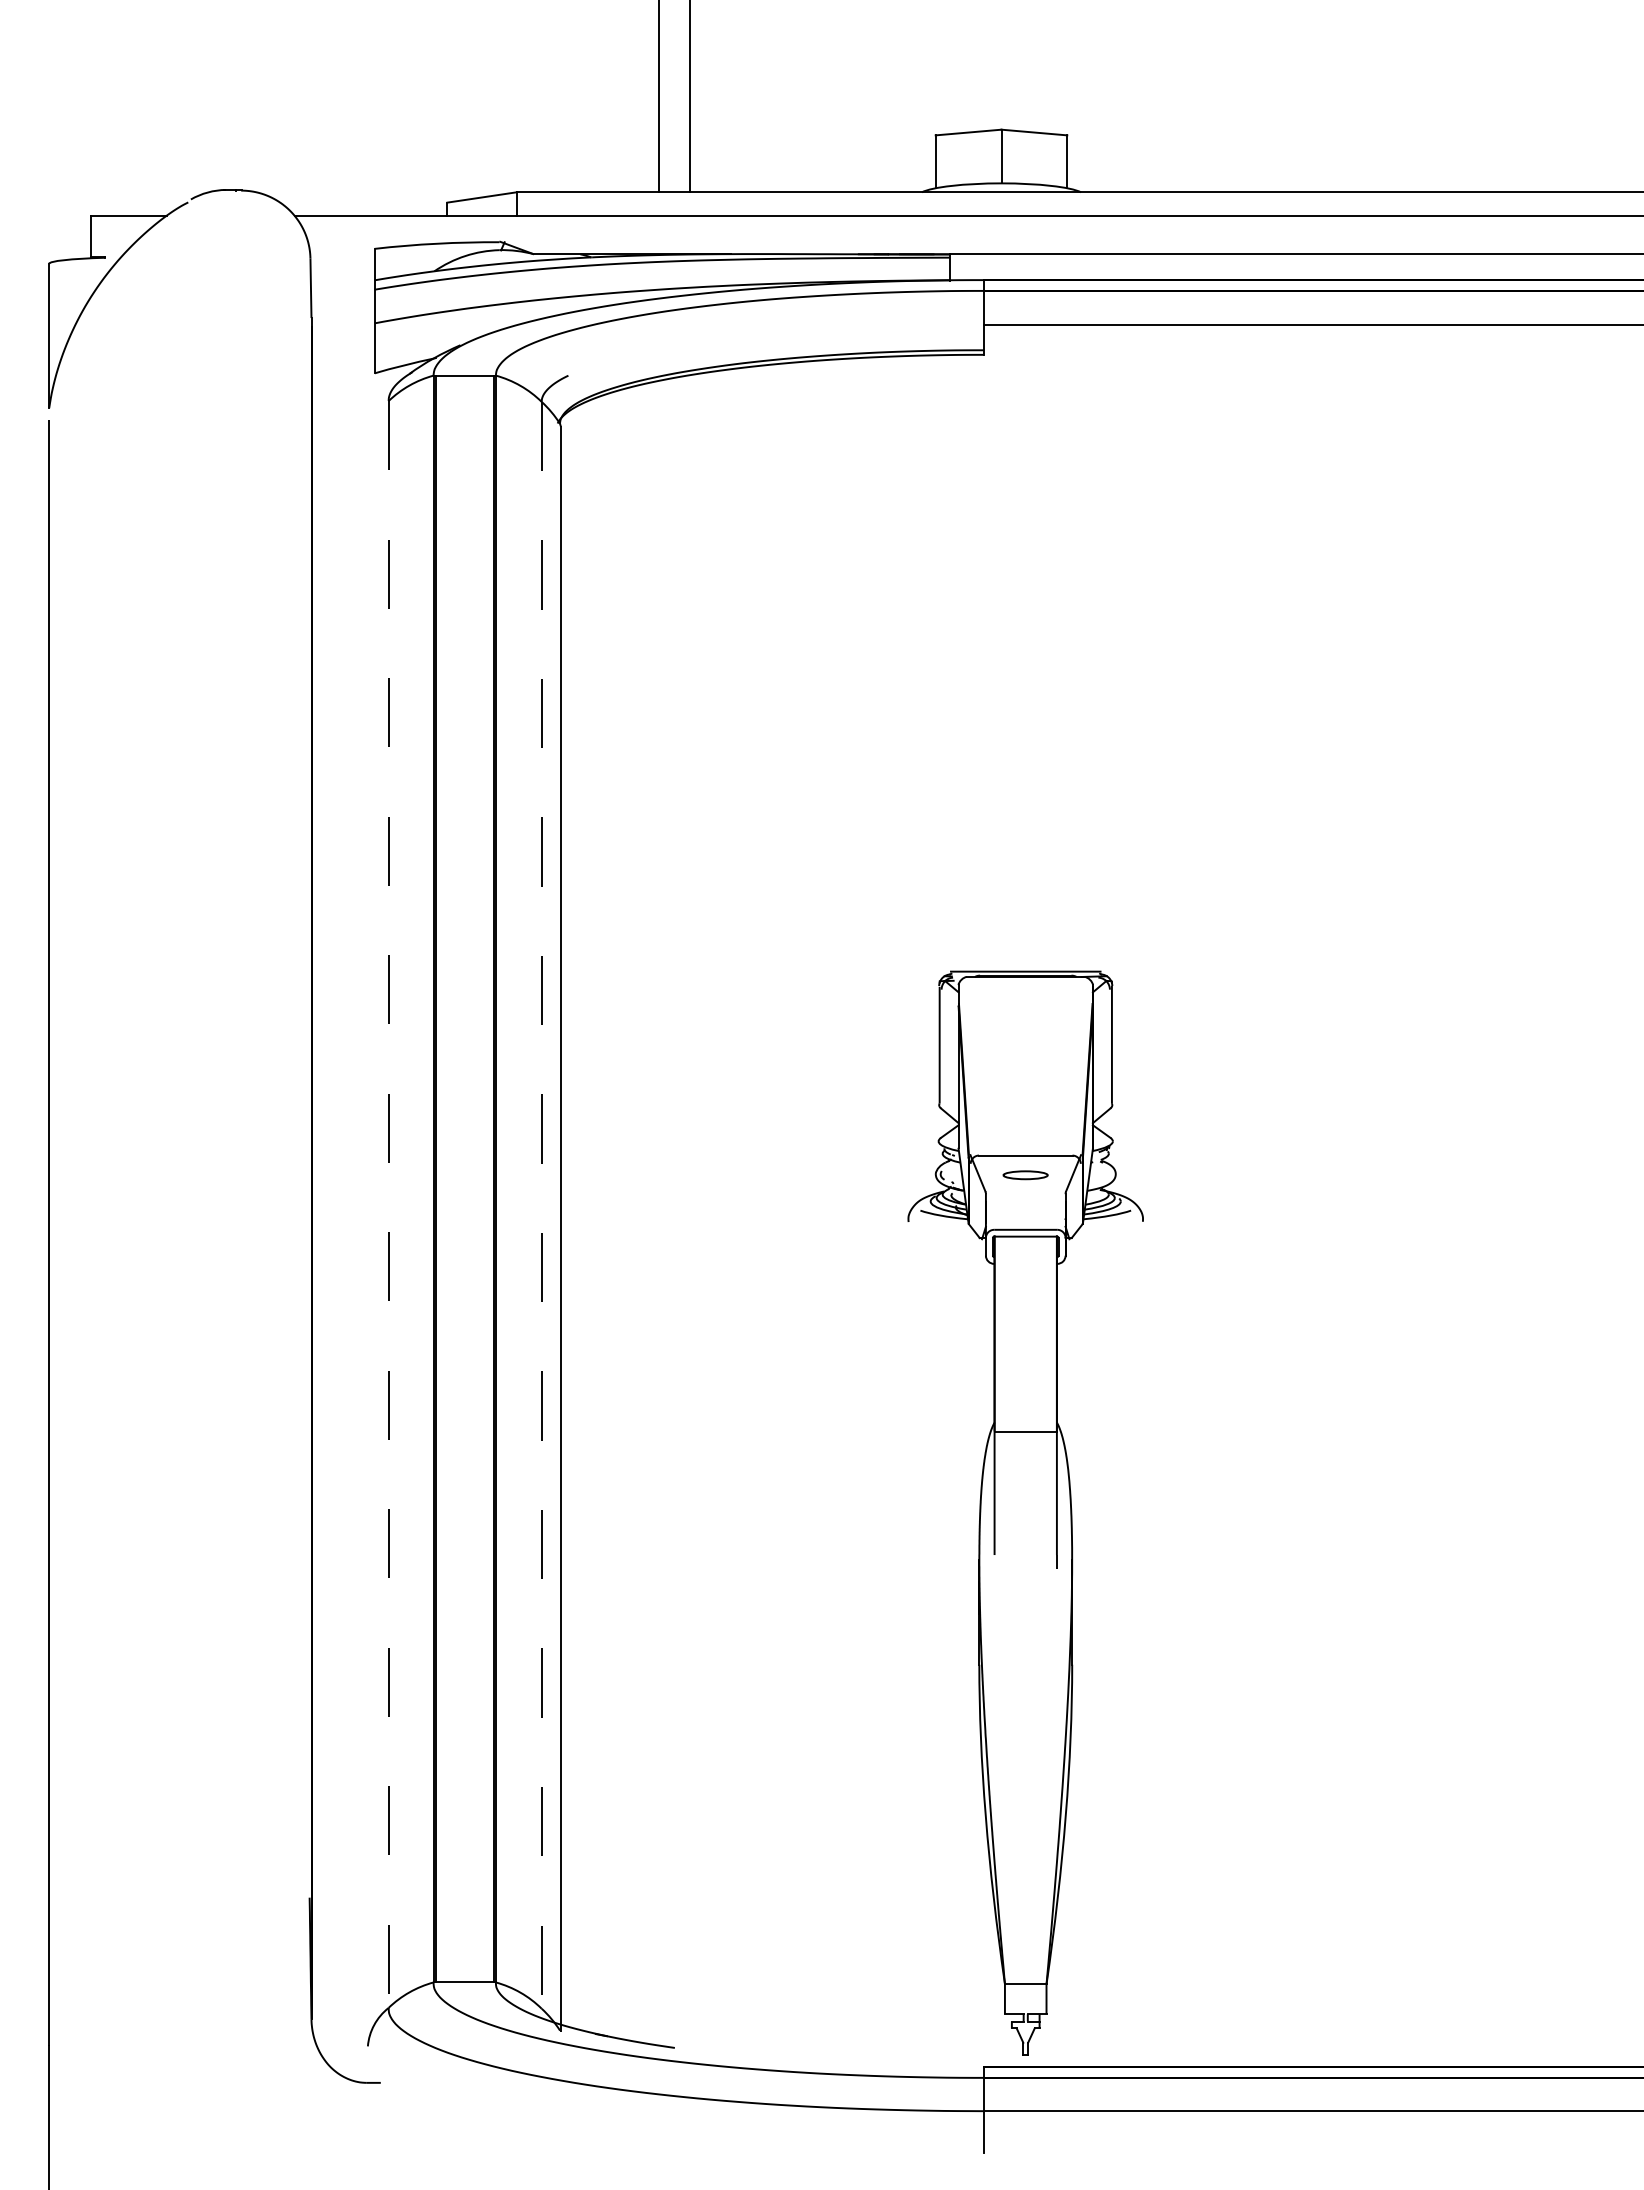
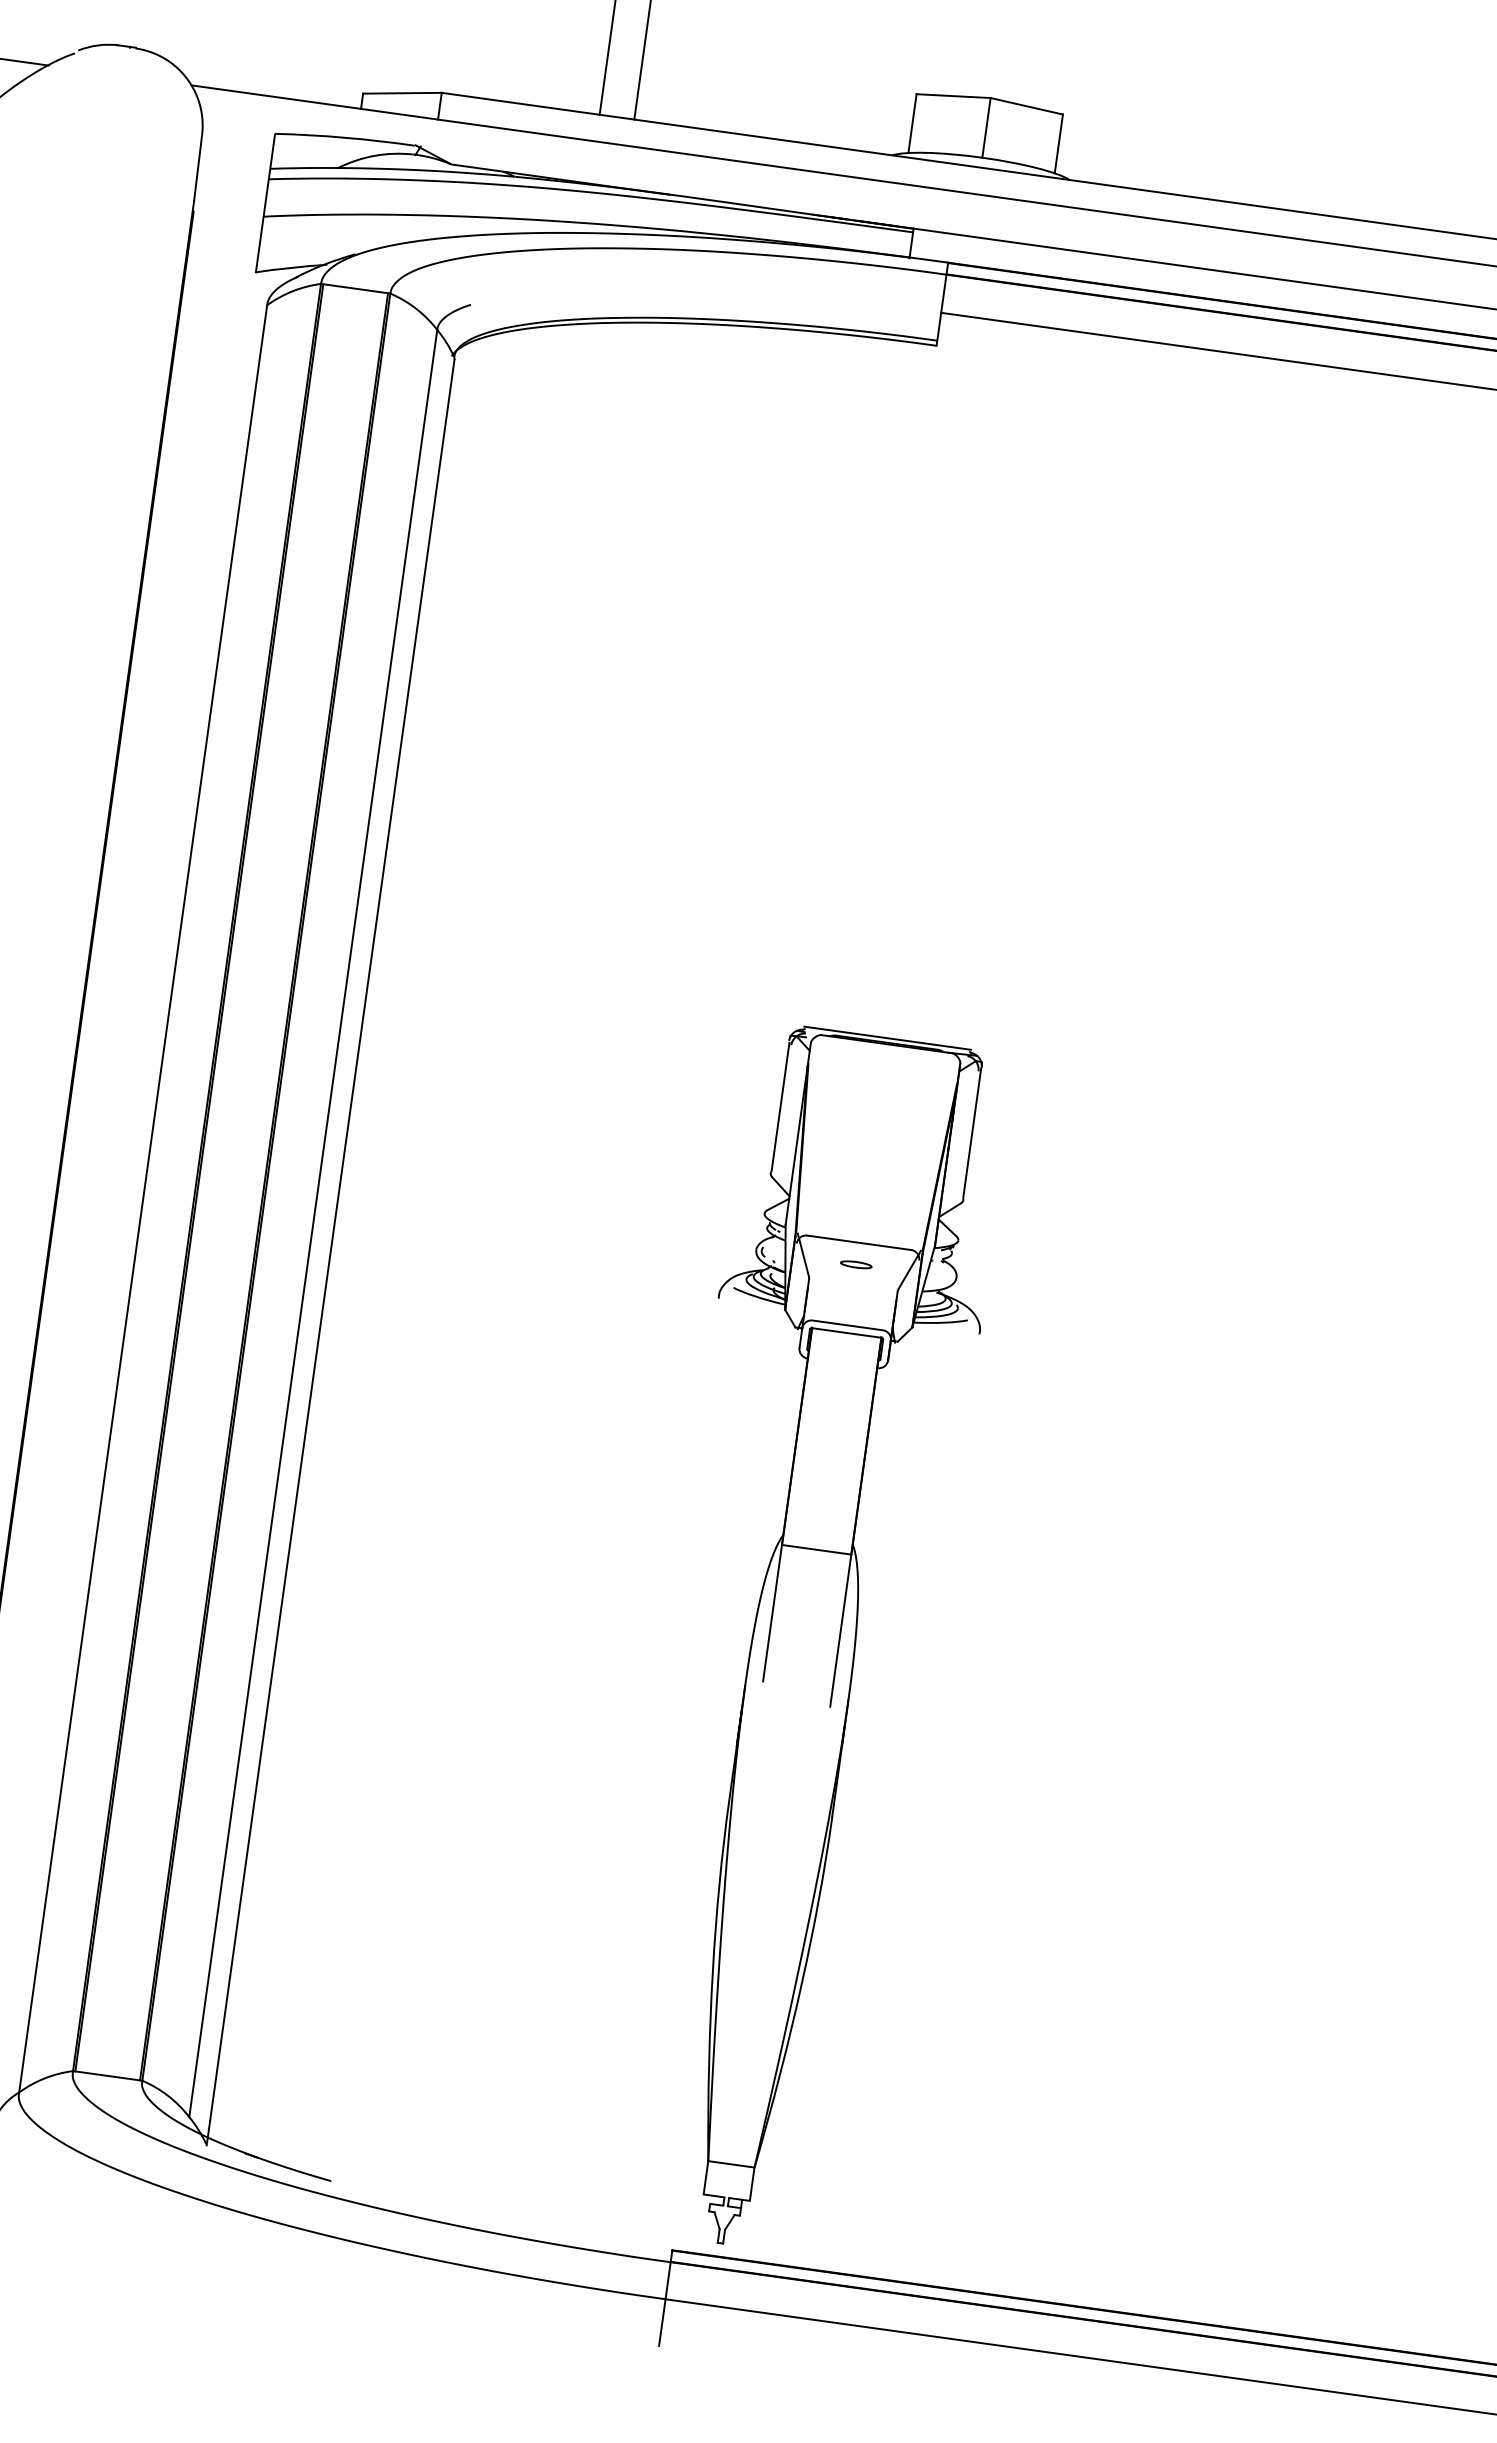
part: (1025, 1175) -> (855, 1264), size x0.62
line: (388, 1204) -> (142, 1198), dashed -> solid
line: (541, 1205) -> (312, 1223), dashed -> solid

